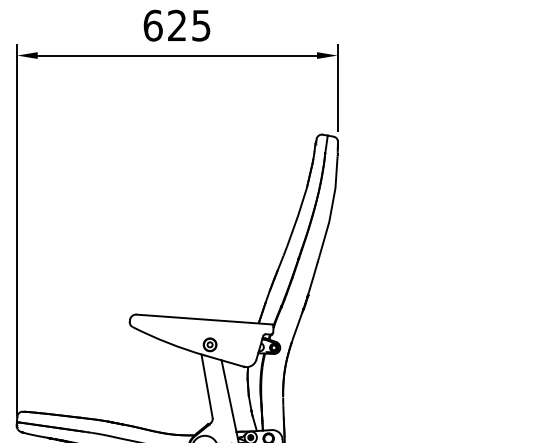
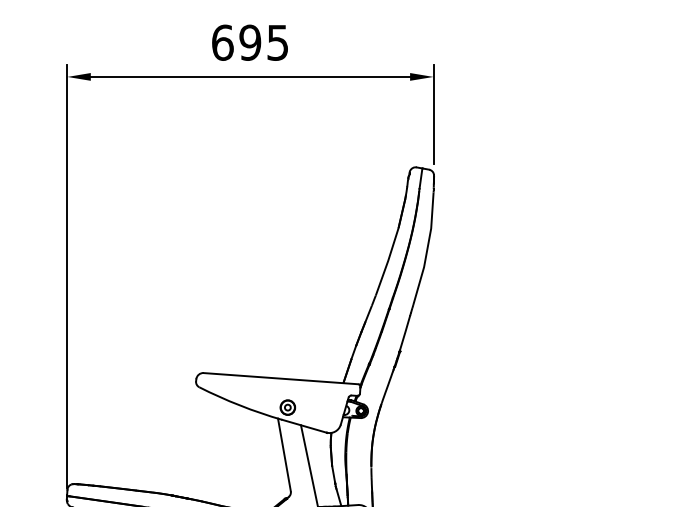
text: (177, 25) -> (250, 42), 625 -> 695

